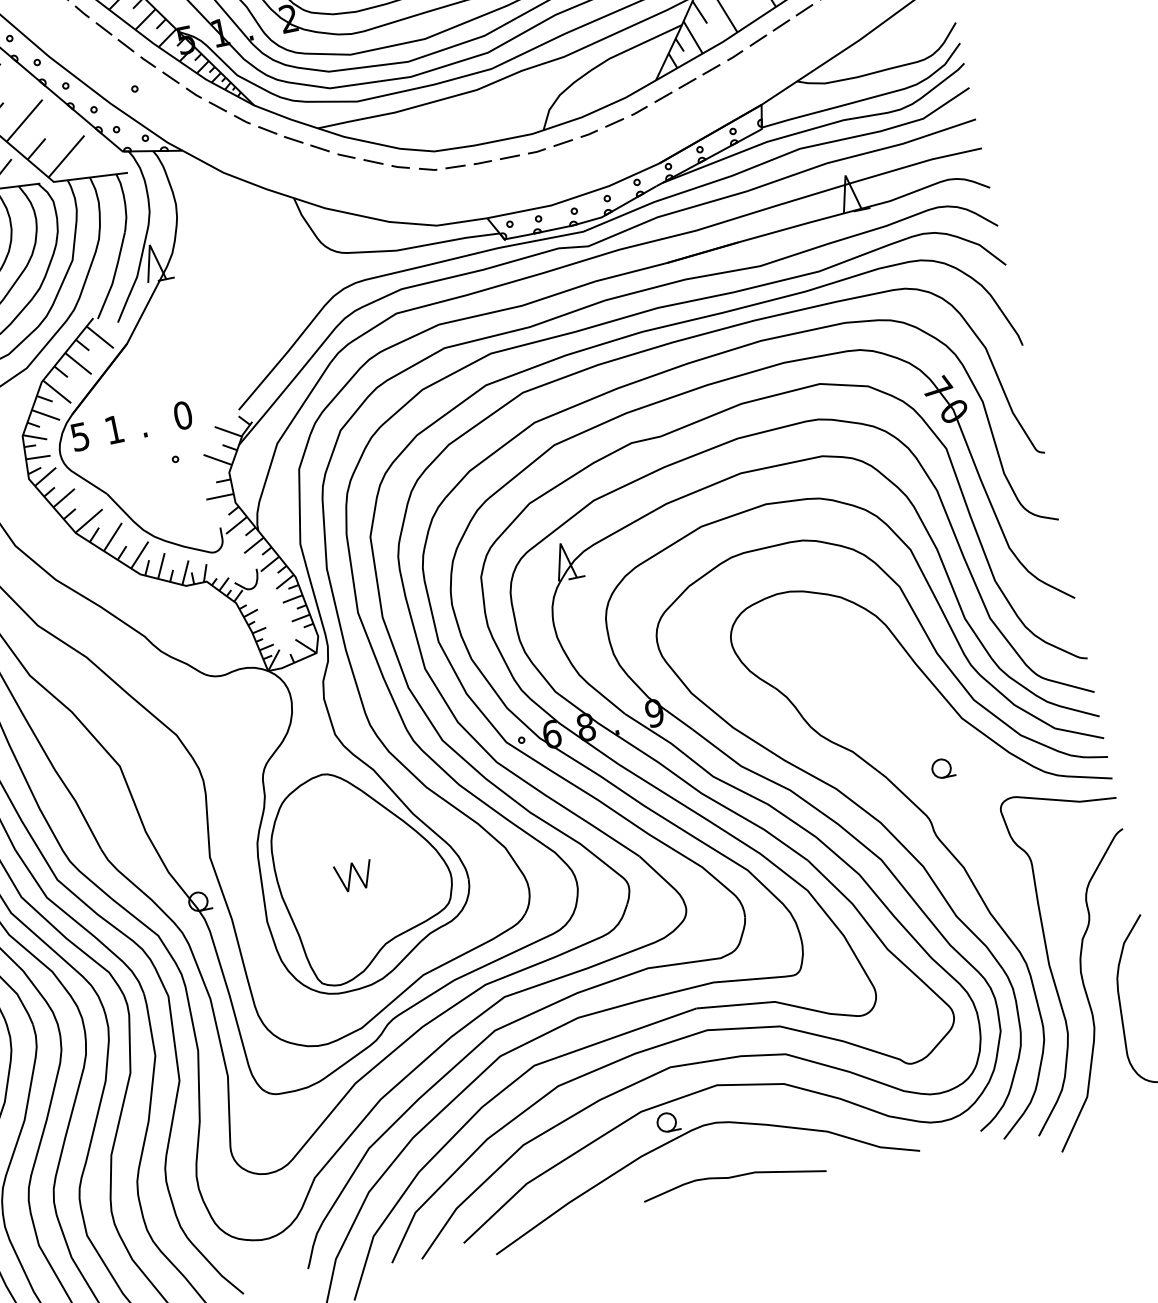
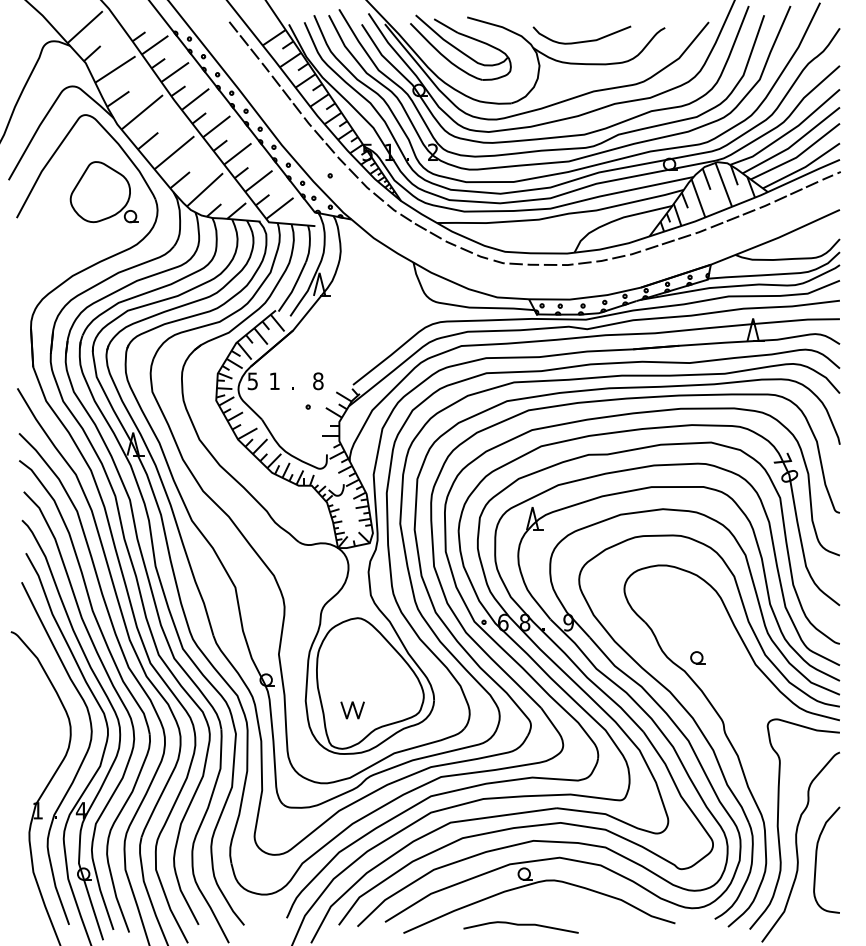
text: (183, 414) -> (318, 380), 0 -> 8
part: (942, 767) -> (697, 657), moved
line: (351, 877) -> (350, 710), moved
curve: (732, 1178) -> (520, 925), moved

